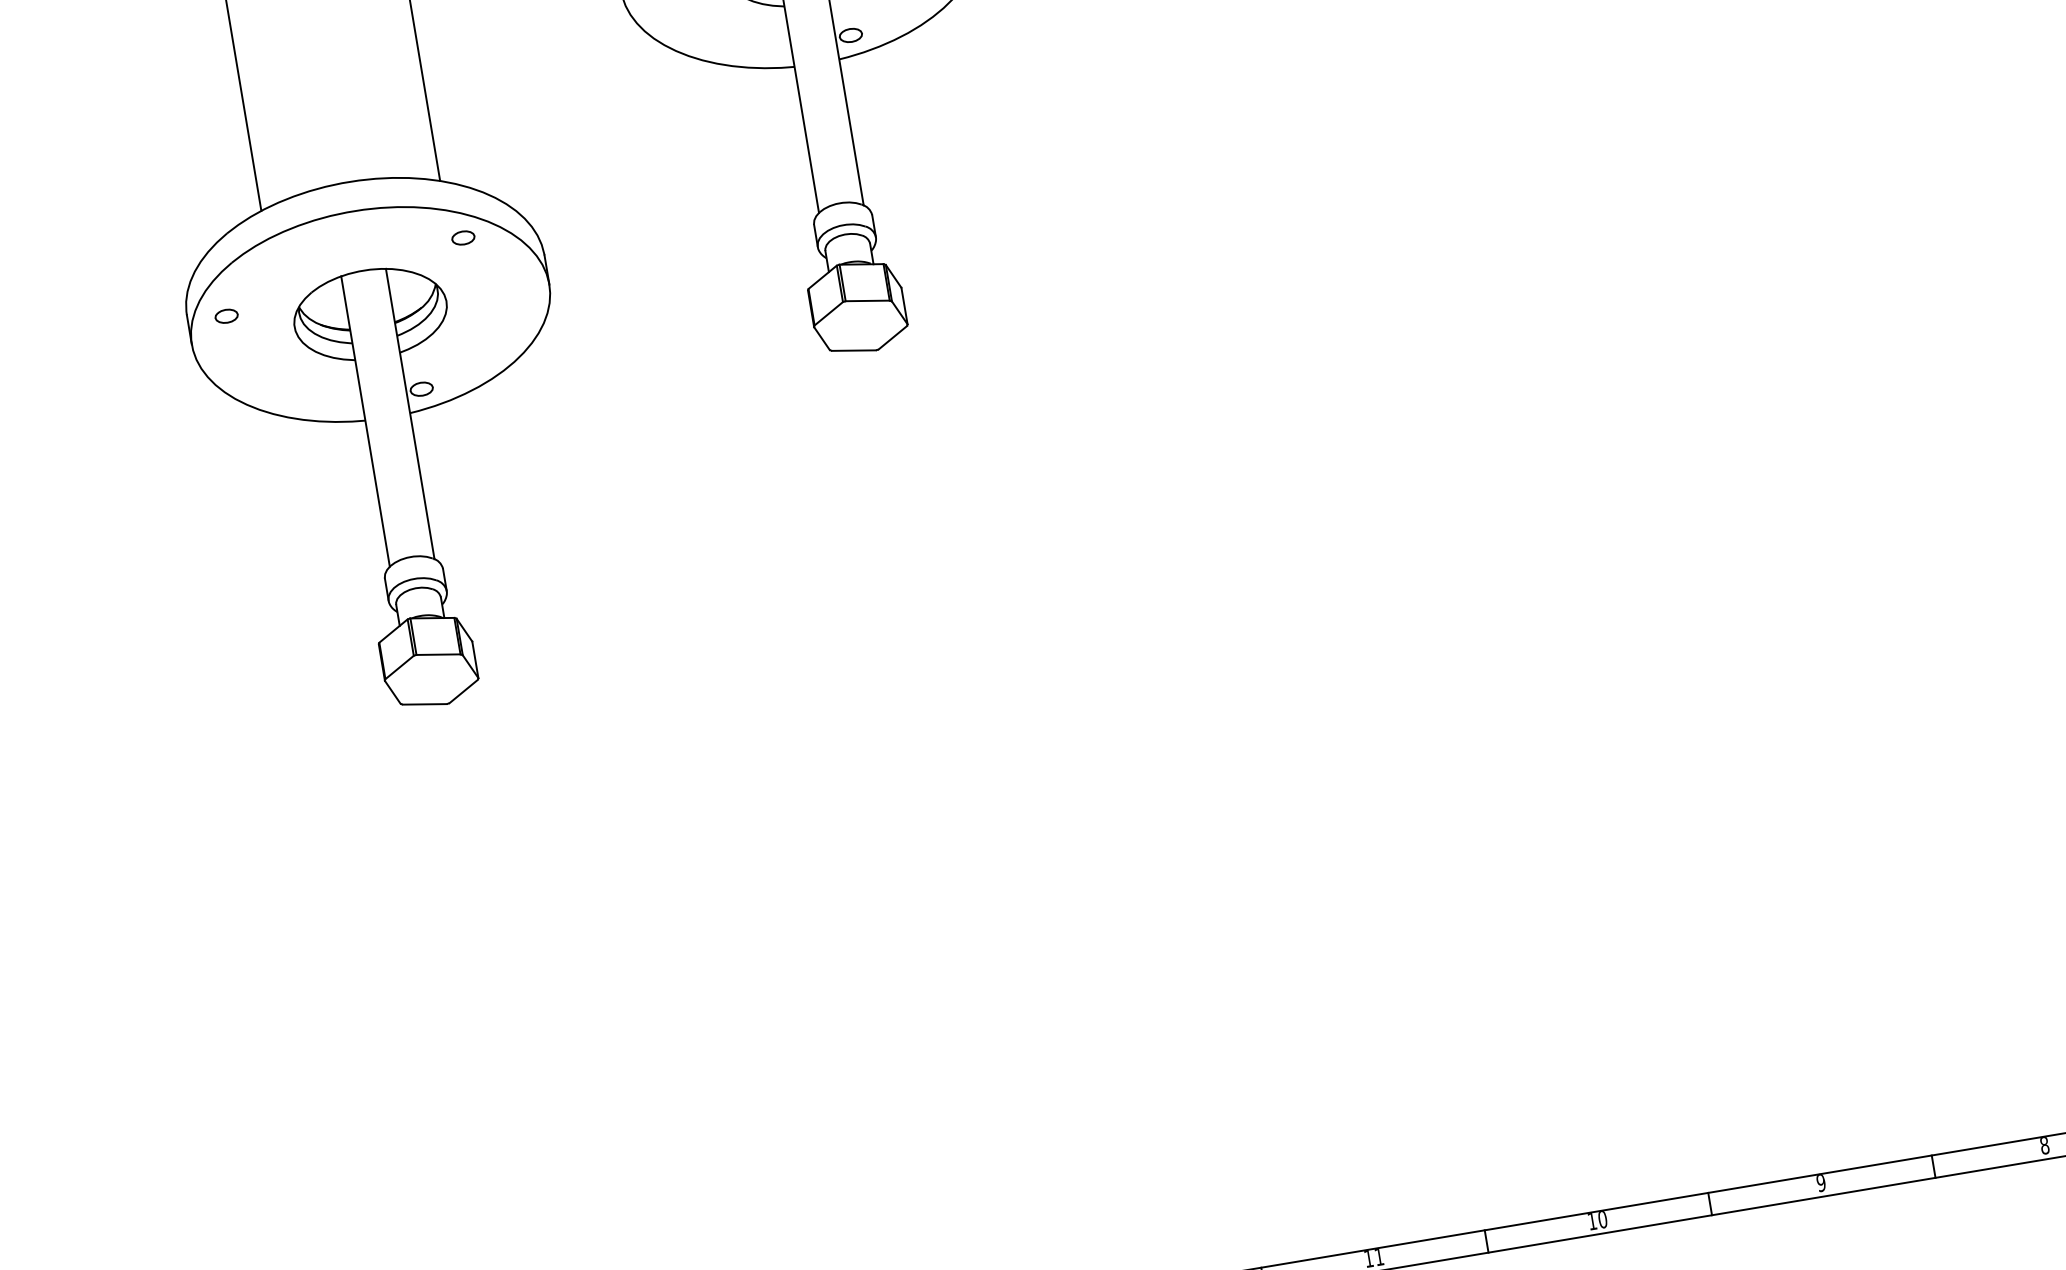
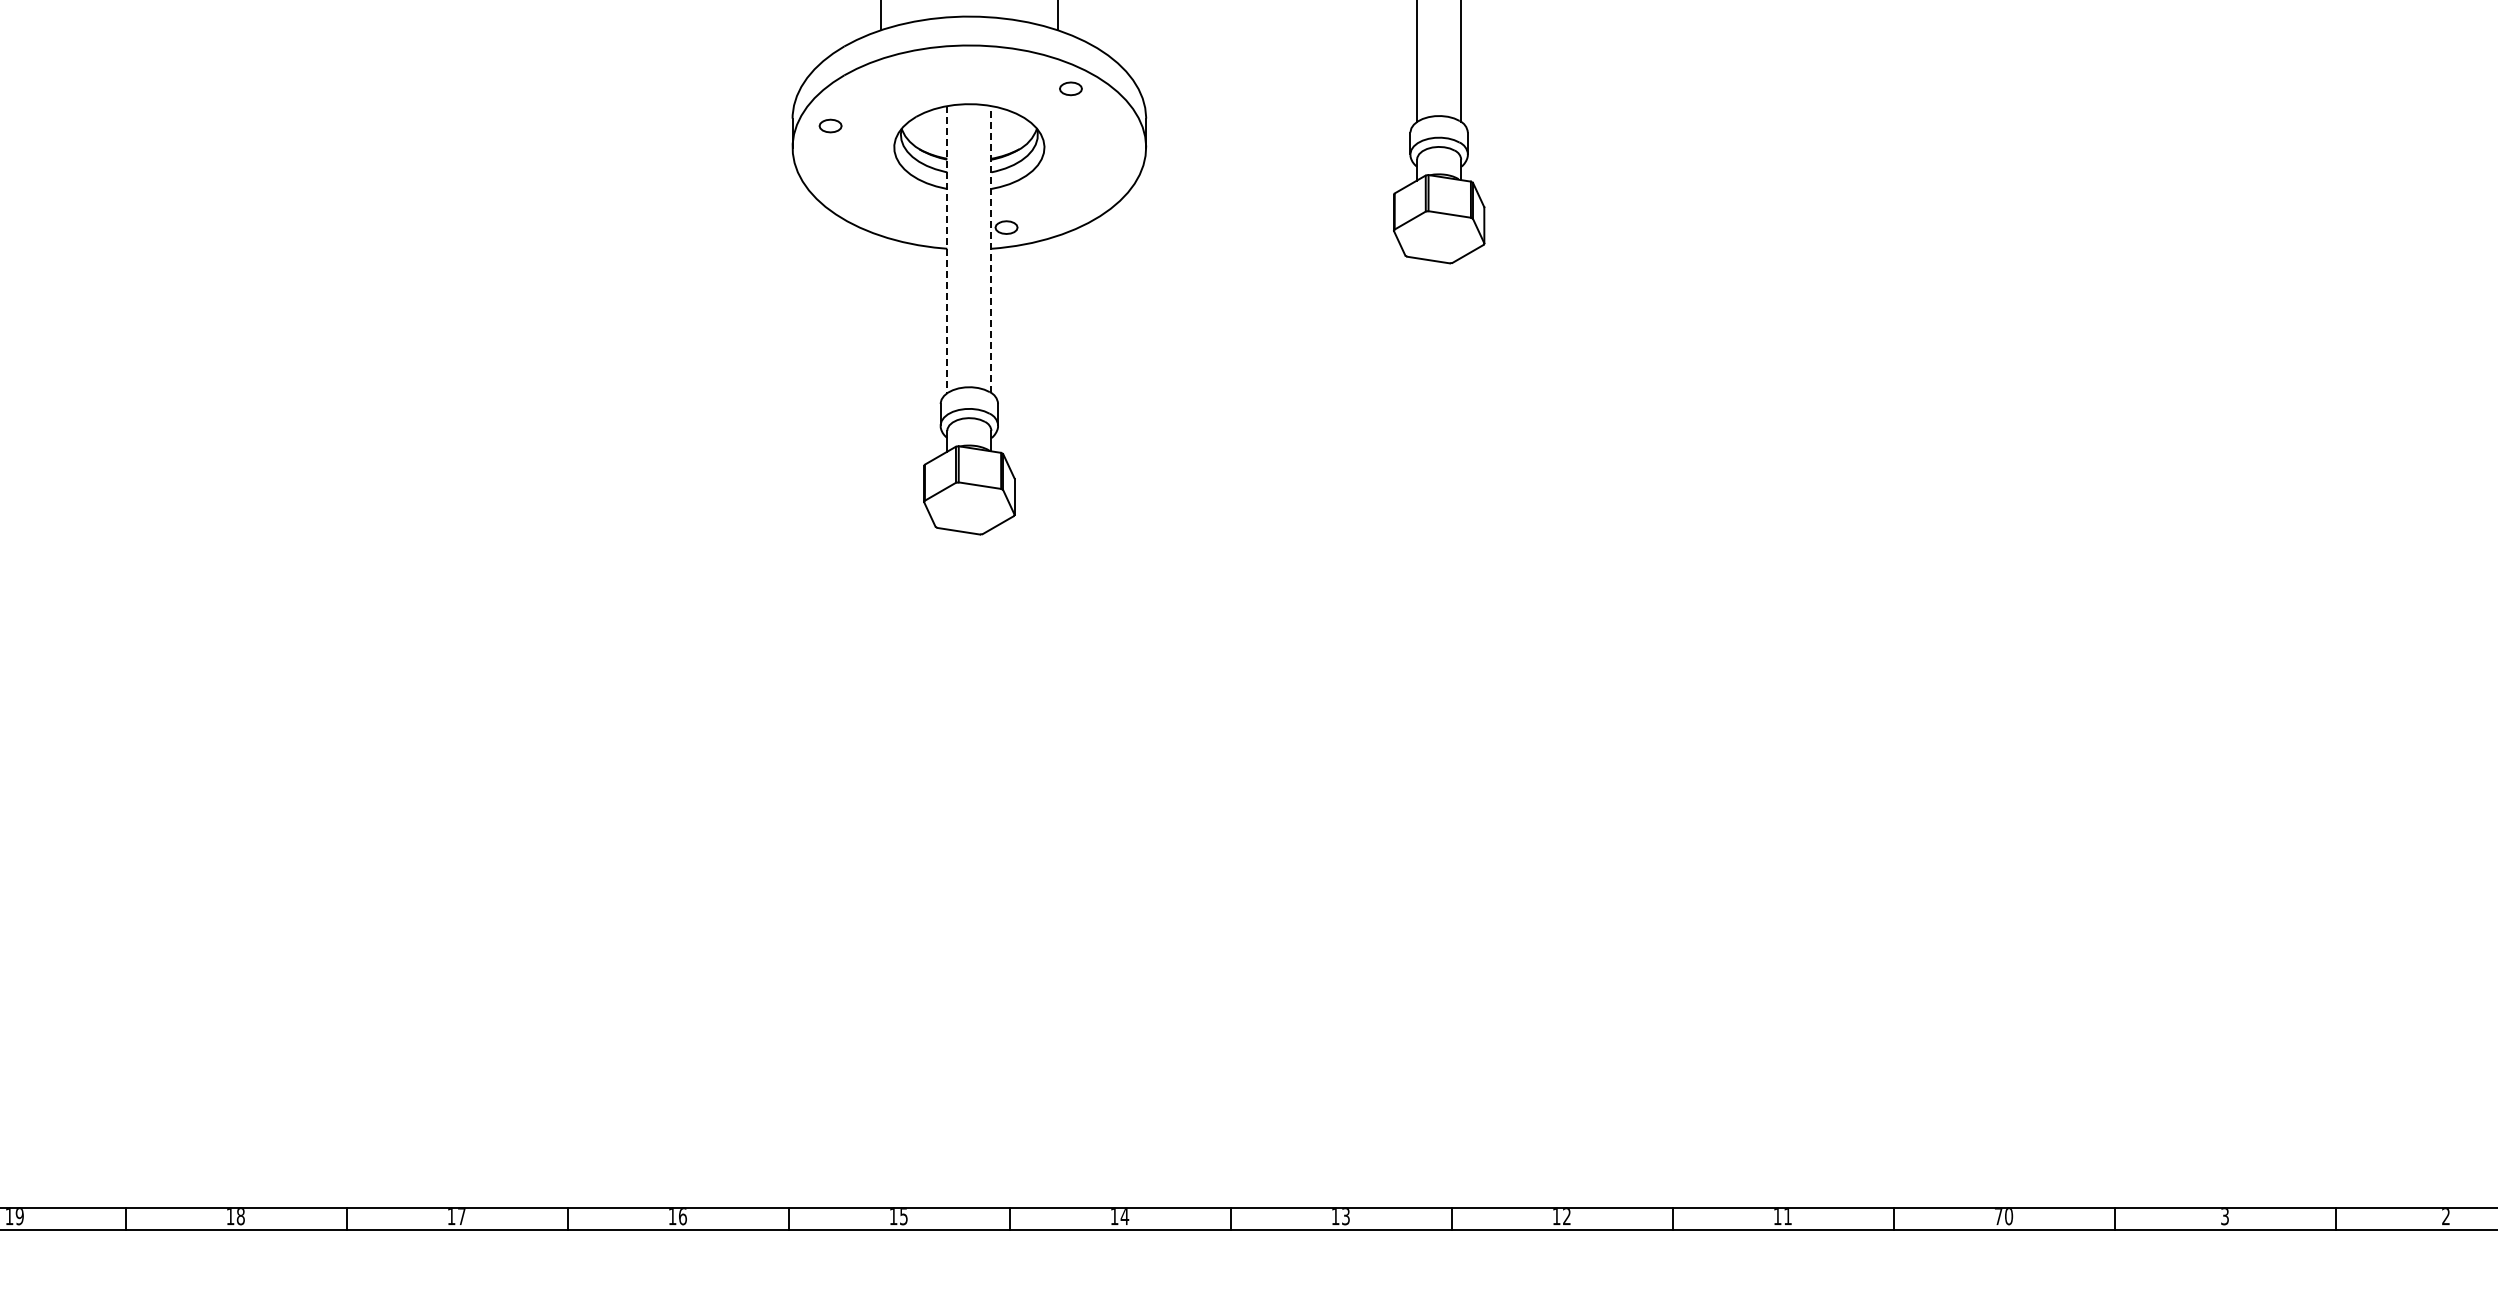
line: (410, 413) -> (991, 249), solid -> dashed
line: (365, 421) -> (947, 249), solid -> dashed
text: (2045, 1146) -> (2446, 1217), 8 -> 2
text: (1821, 1183) -> (2225, 1217), 9 -> 3
text: (1592, 1222) -> (1998, 1217), 10 -> 70

